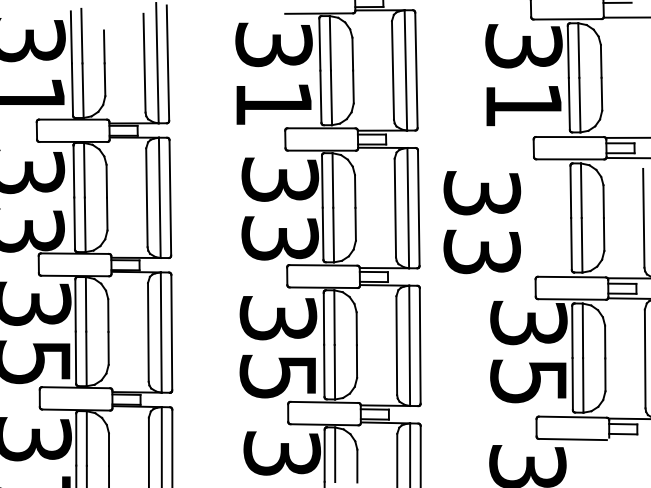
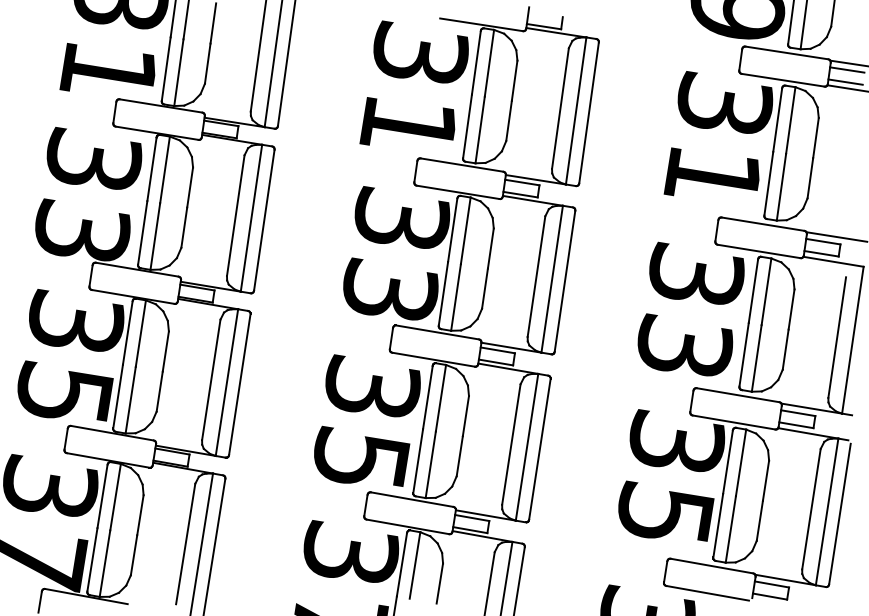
line: (617, 12) -> (845, 81), added
text: (481, 220) -> (690, 308), moved

